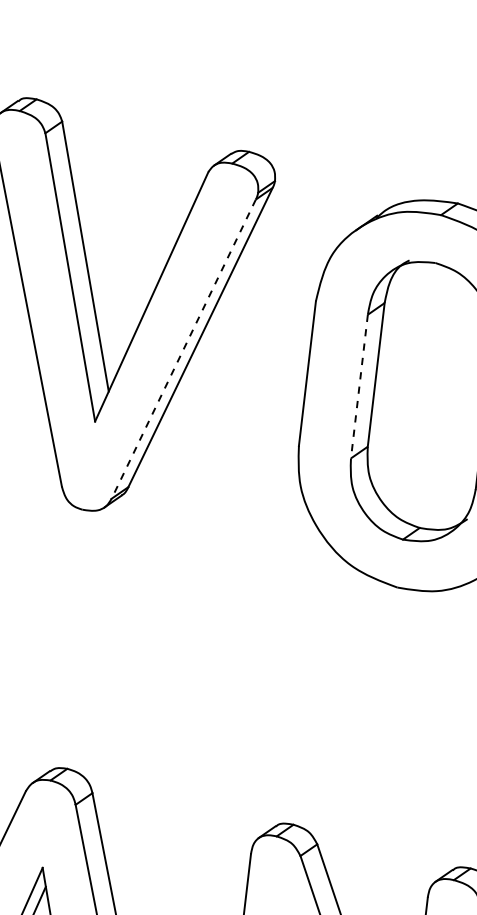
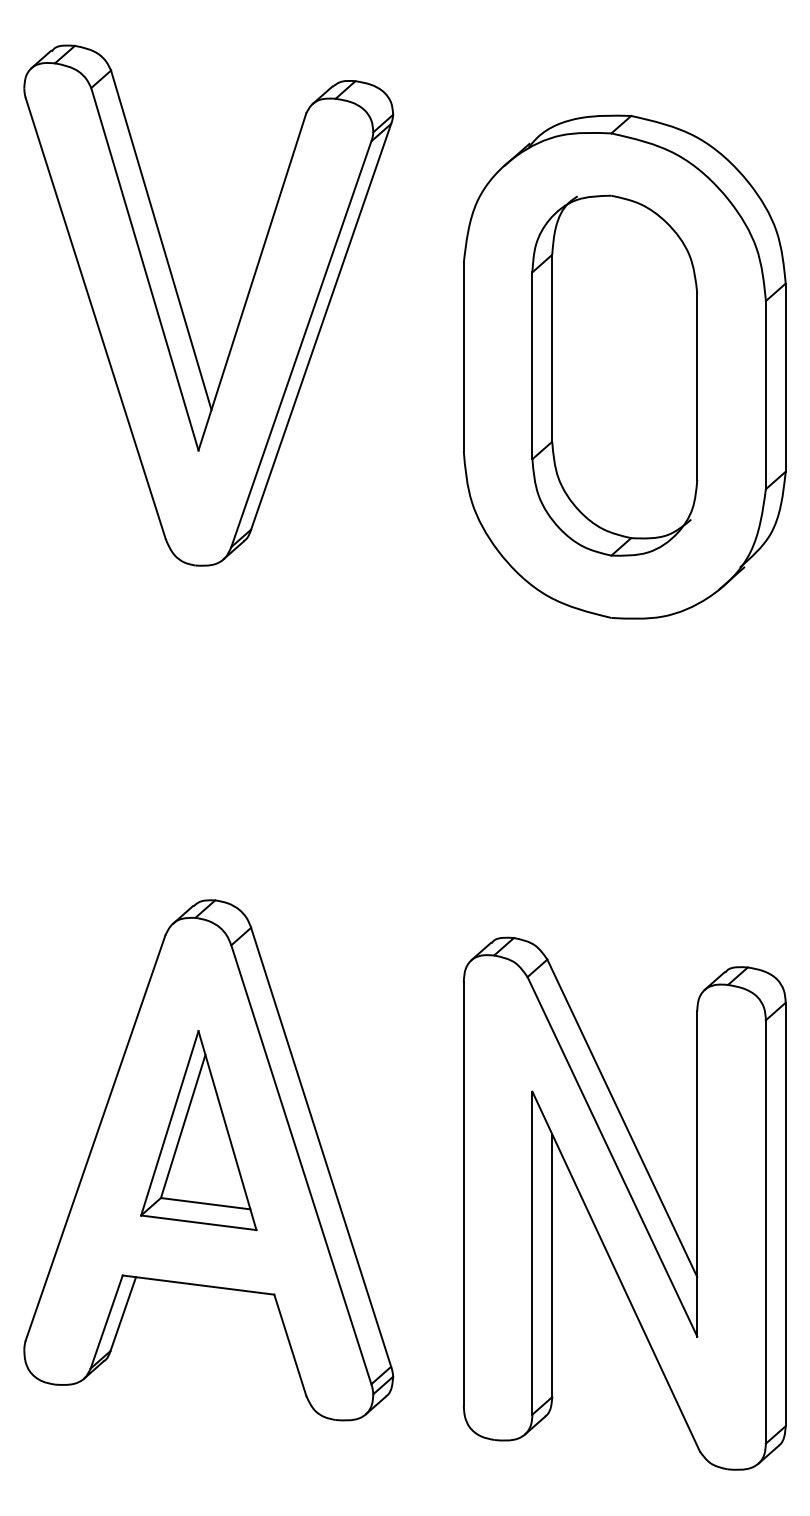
line: (183, 349) -> (301, 344), dashed -> solid
line: (359, 387) -> (532, 366), dashed -> solid

